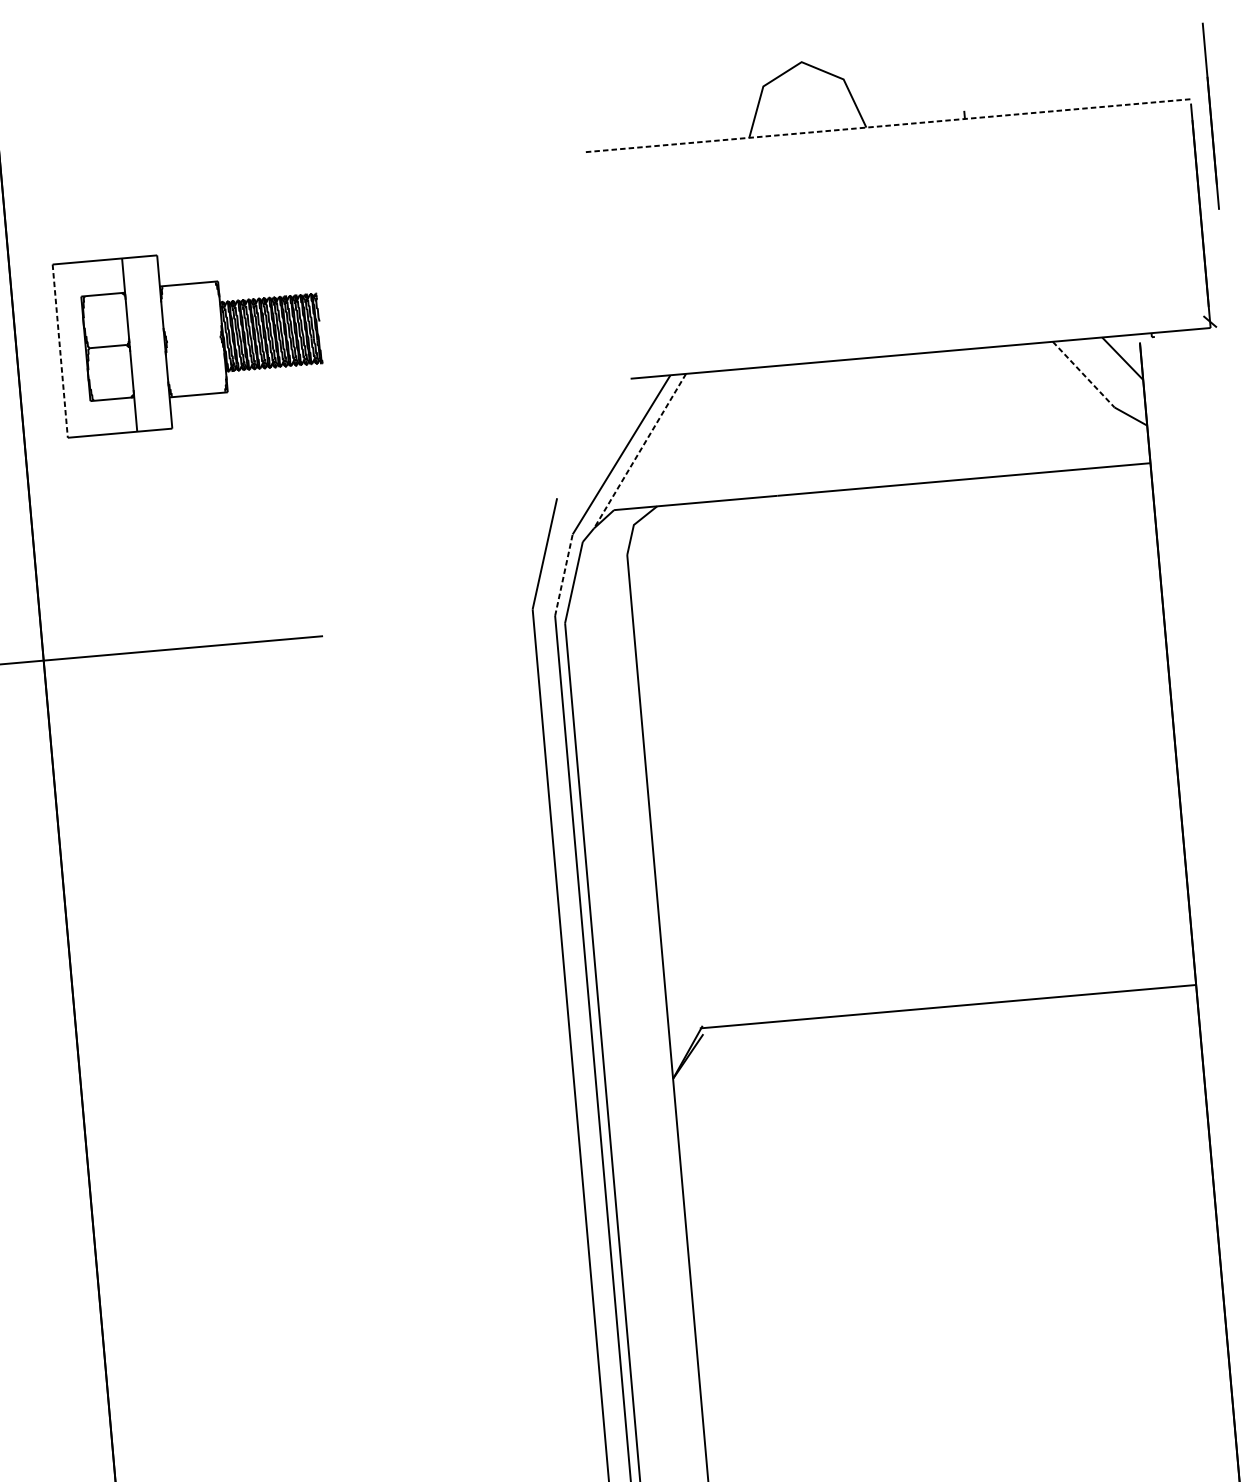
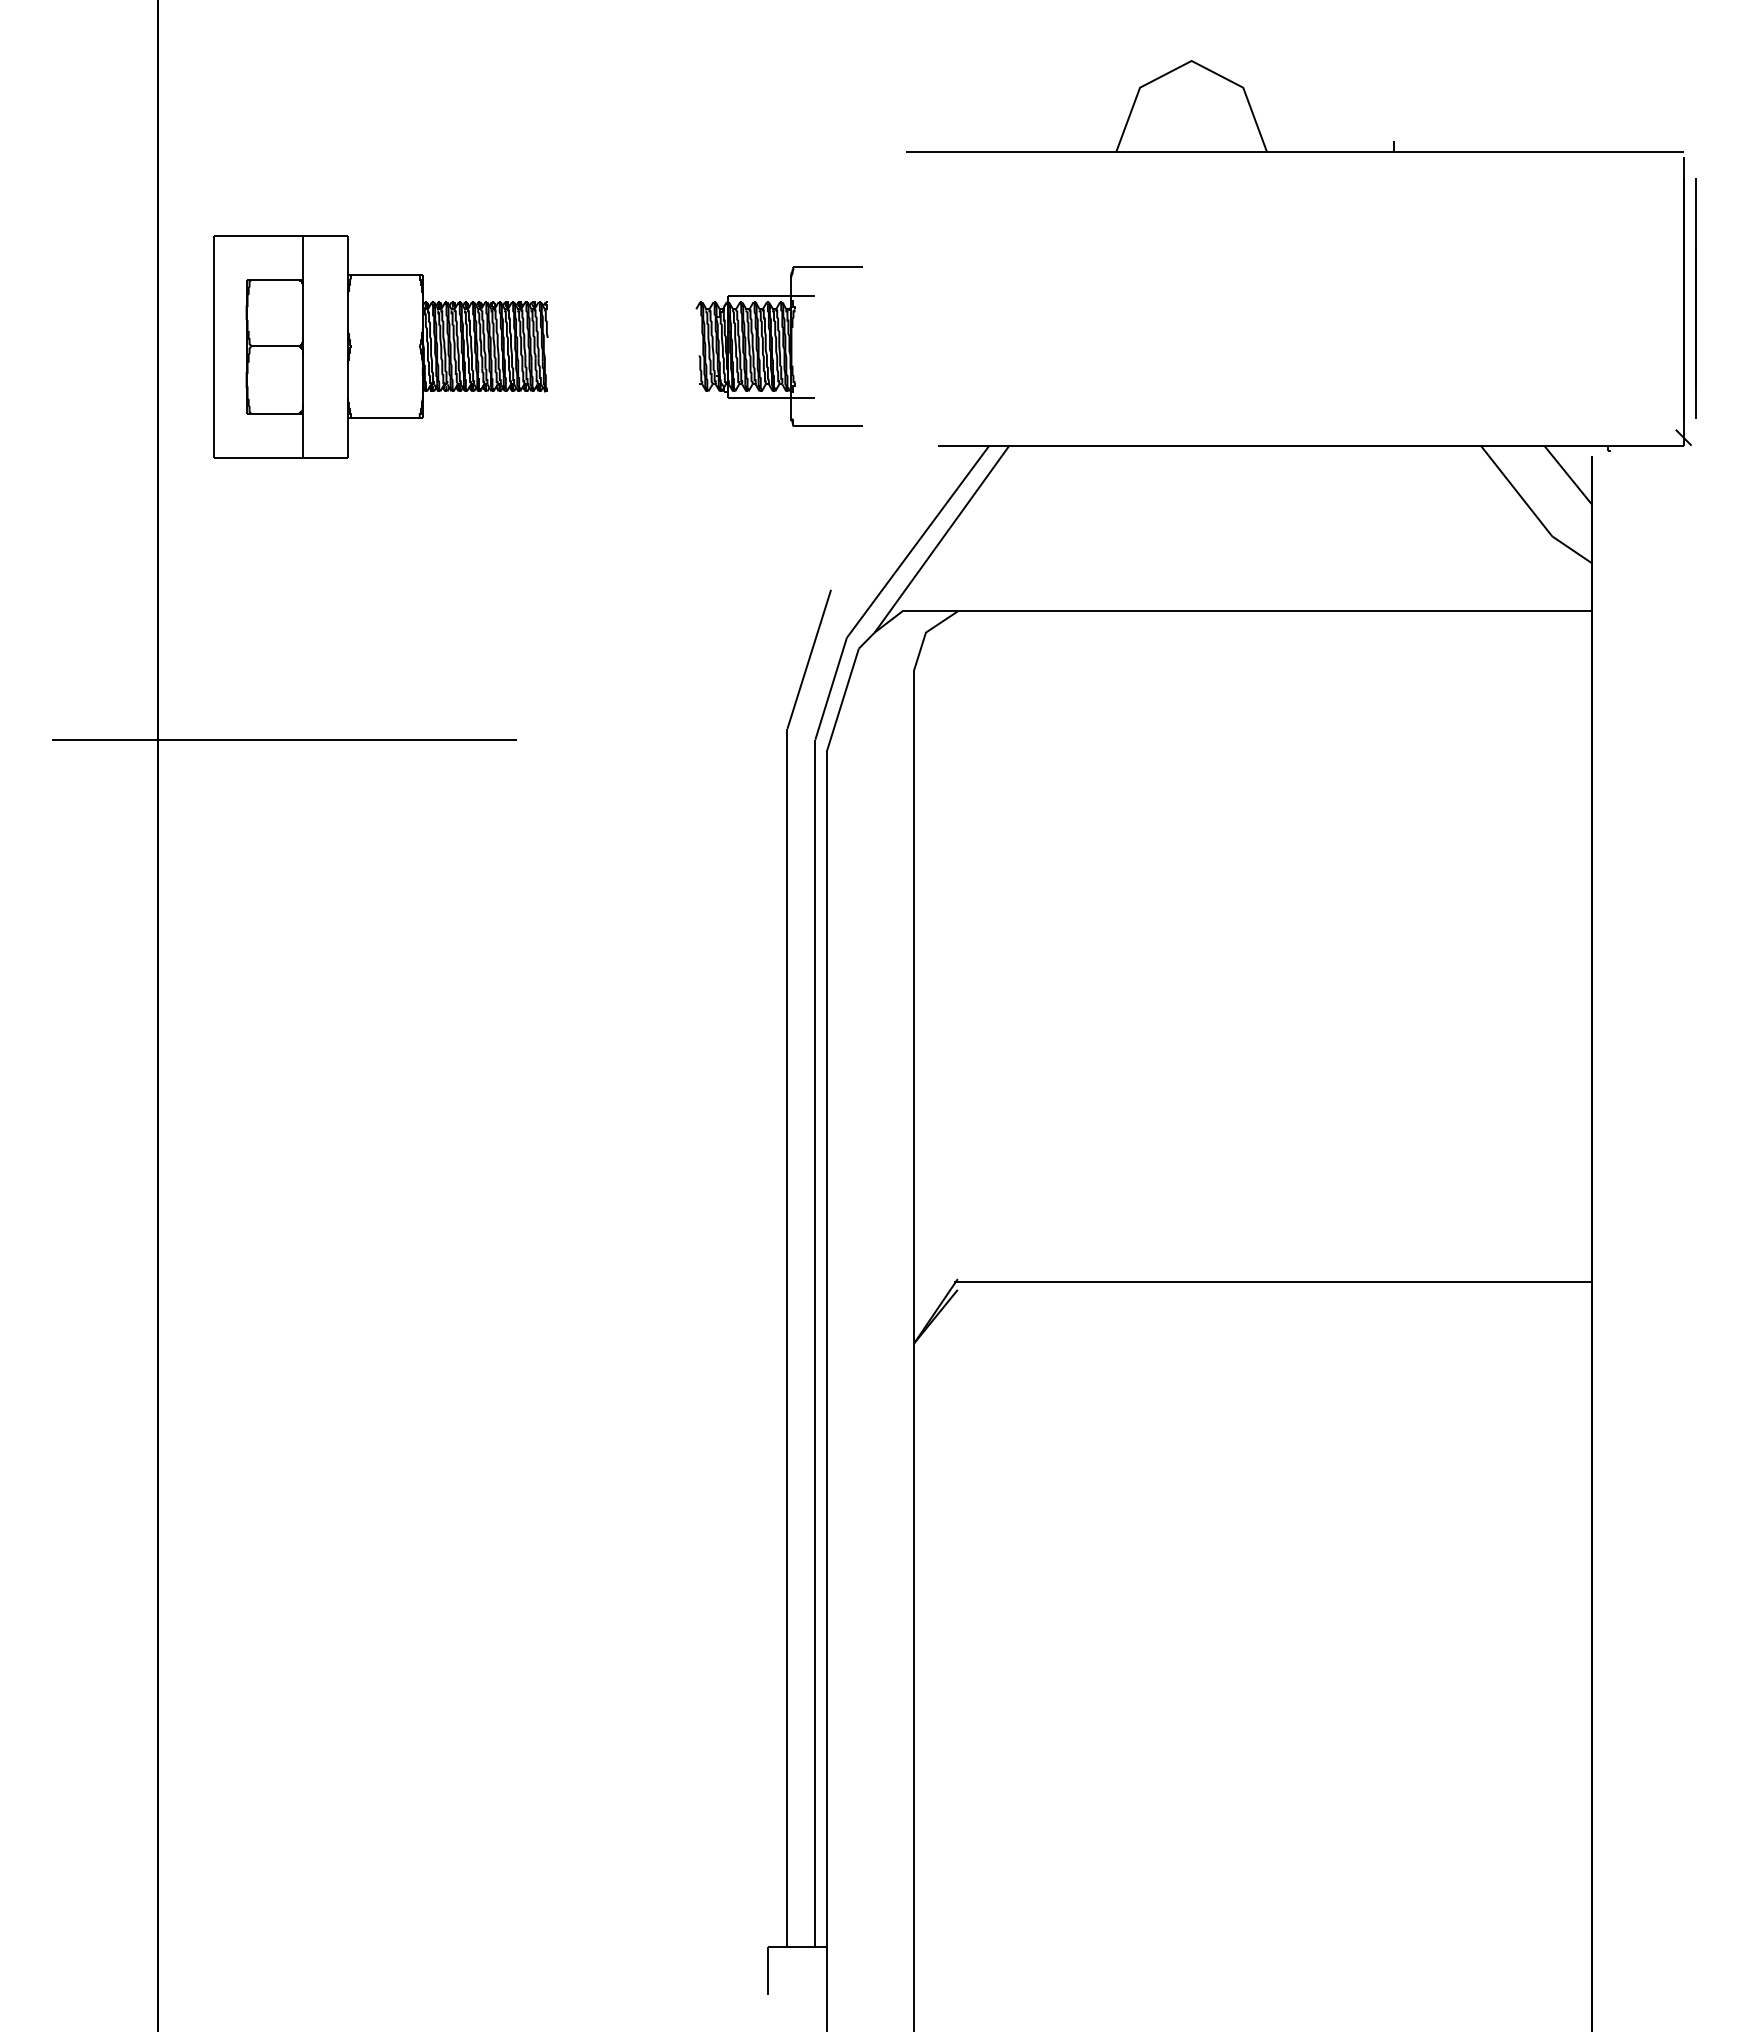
line: (1210, 116) -> (1695, 298), moved
line: (887, 125) -> (1294, 151), dashed -> solid
part: (499, 312) -> (778, 346), added
line: (60, 351) -> (213, 347), dashed -> solid
line: (1083, 375) -> (1516, 491), dashed -> solid
line: (639, 451) -> (941, 539), dashed -> solid
line: (564, 574) -> (831, 688), dashed -> solid

